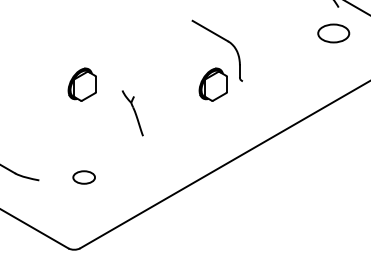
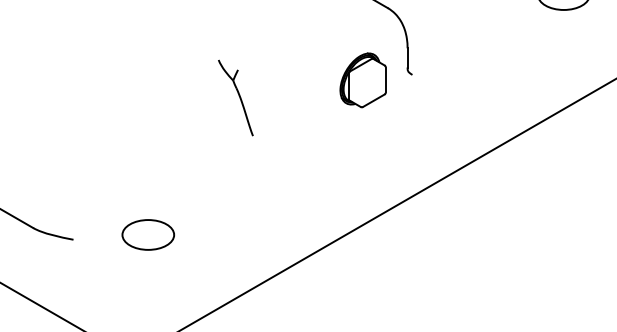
part: (81, 84) -> (143, 79), removed
part: (132, 113) -> (235, 98), moved
part: (83, 177) -> (147, 234), size x1.43

